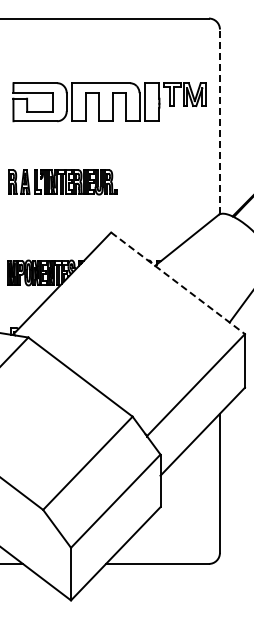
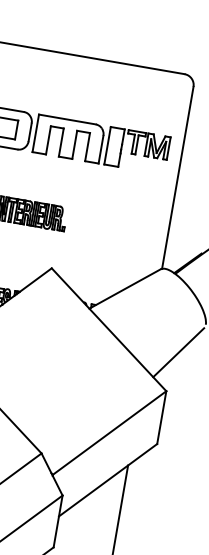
line: (219, 121) -> (177, 177), dashed -> solid
line: (178, 283) -> (109, 330), dashed -> solid

